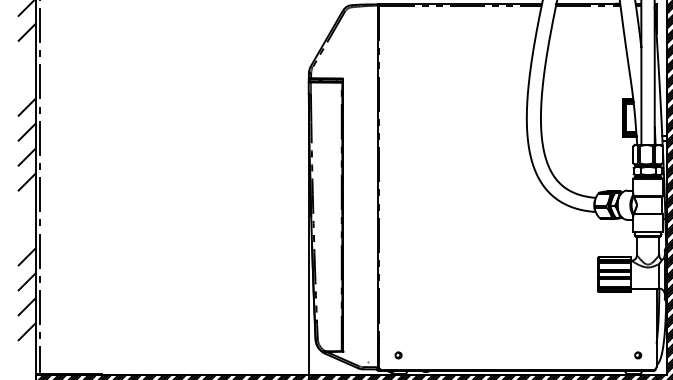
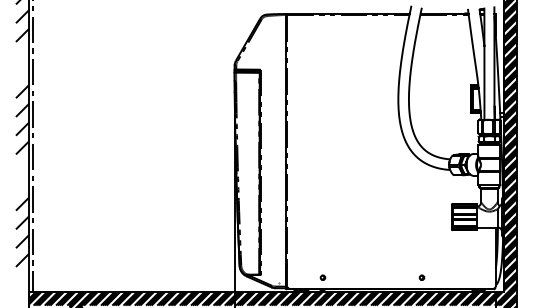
part: (397, 355) -> (322, 277), moved
part: (637, 355) -> (421, 277), moved

